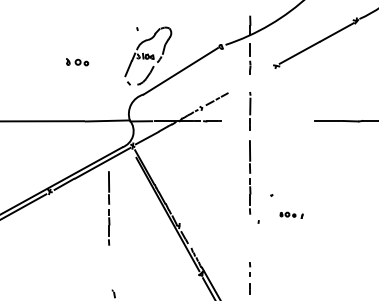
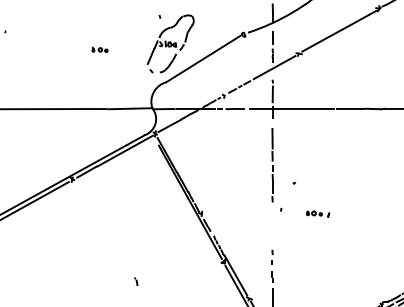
part: (77, 61) -> (99, 49), size x0.71
line: (252, 79) -> (274, 67), added
line: (269, 121) -> (291, 109), added
line: (109, 208) -> (131, 196), removed
part: (292, 214) -> (318, 213), moved

